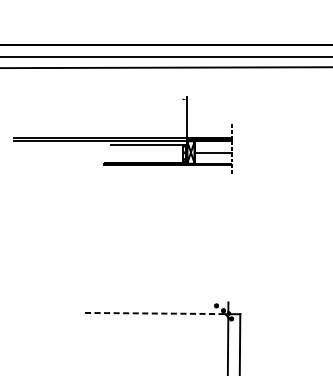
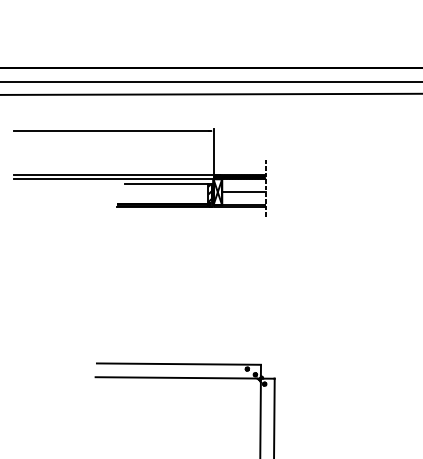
line: (98, 99) -> (111, 131), added
line: (156, 301) -> (178, 363), added
line: (156, 313) -> (178, 377), dashed -> solid

